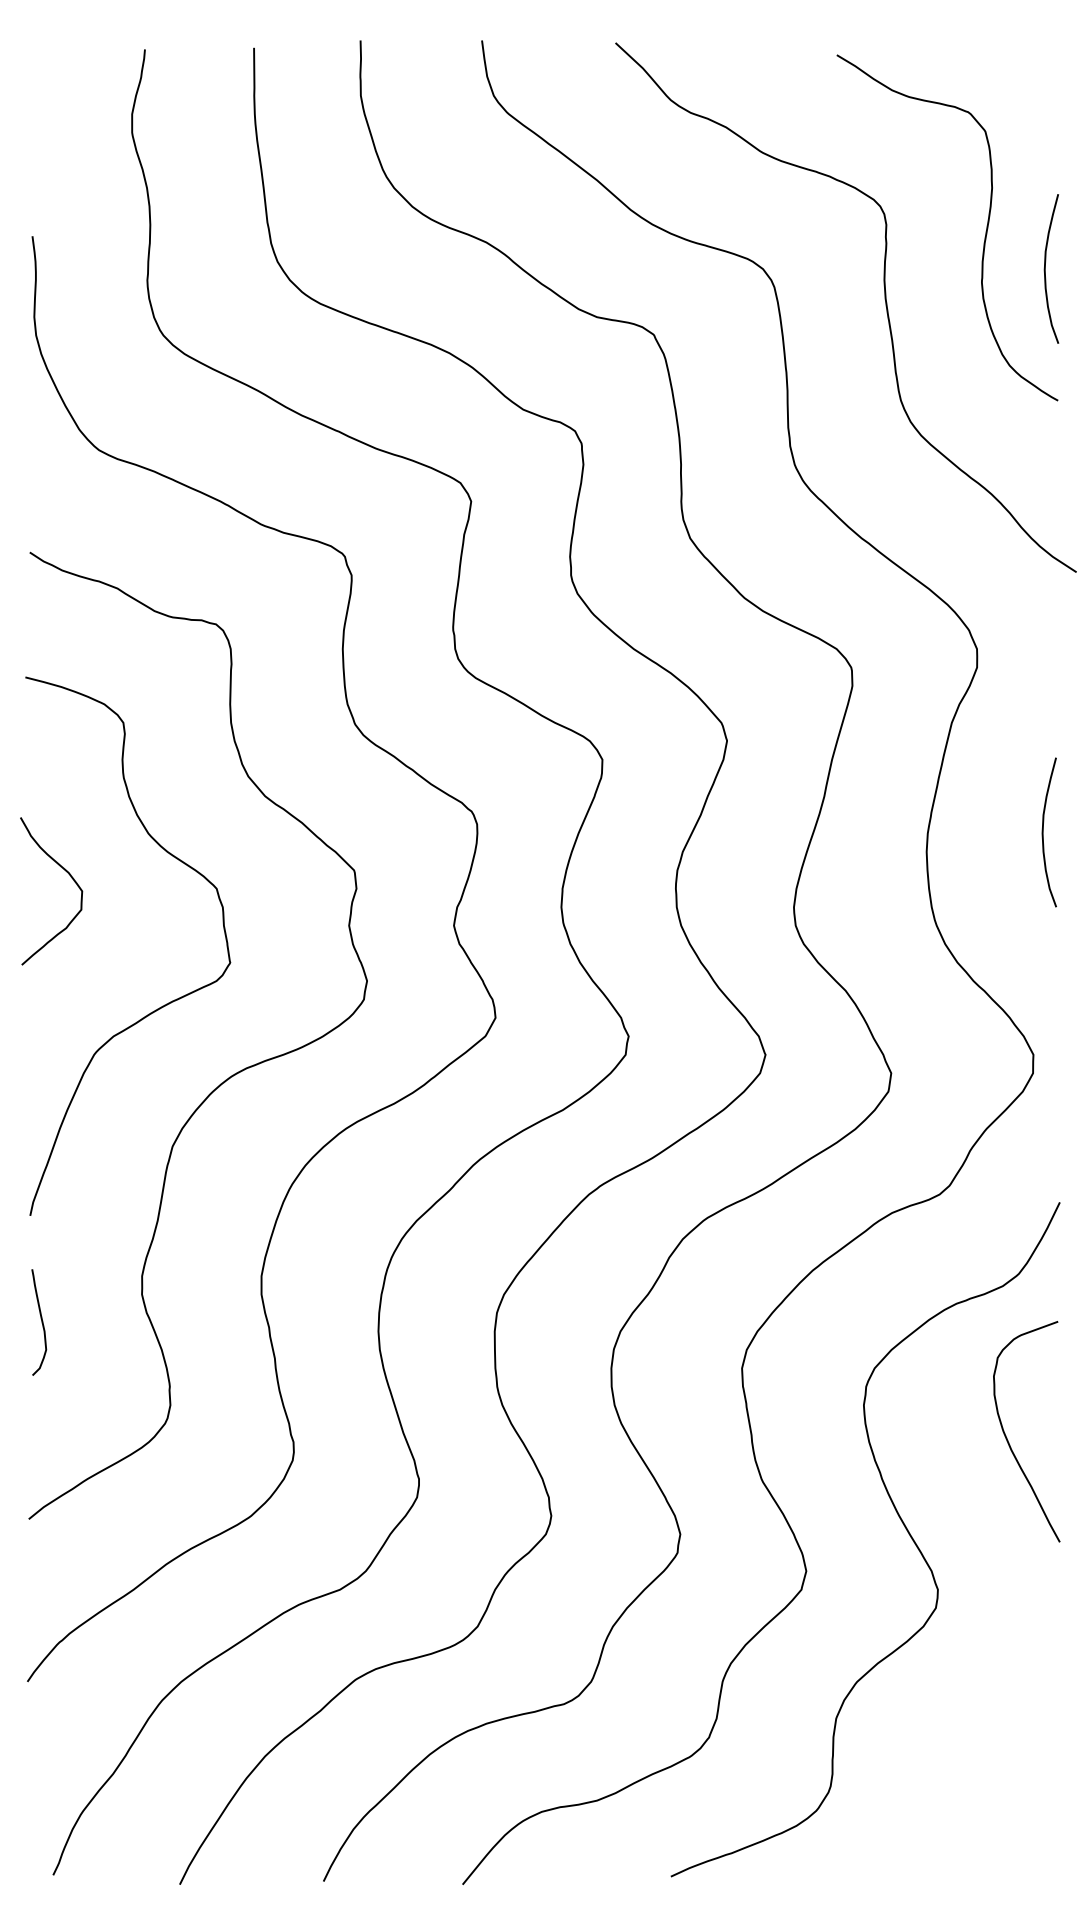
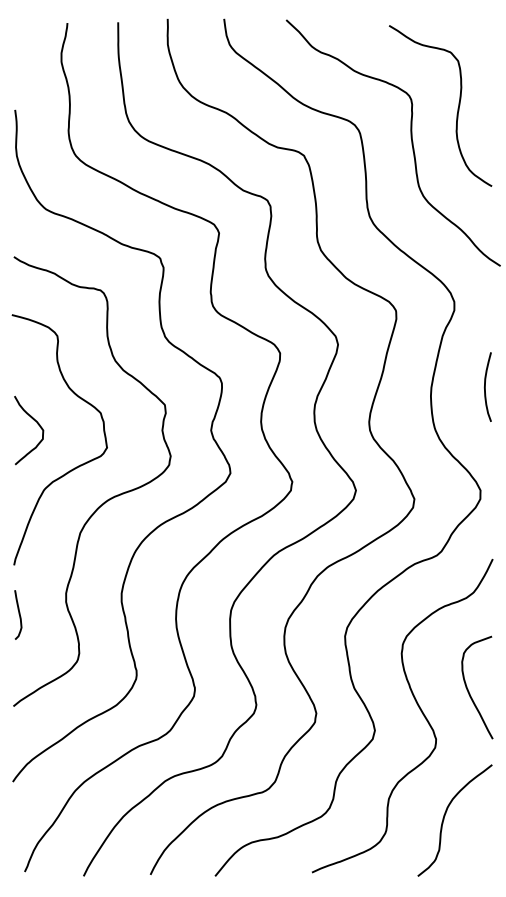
curve: (1046, 267) -> (486, 124), removed
curve: (69, 878) -> (37, 424), moved
curve: (1009, 1439) -> (469, 691), moved
curve: (958, 1755) -> (445, 816), added

